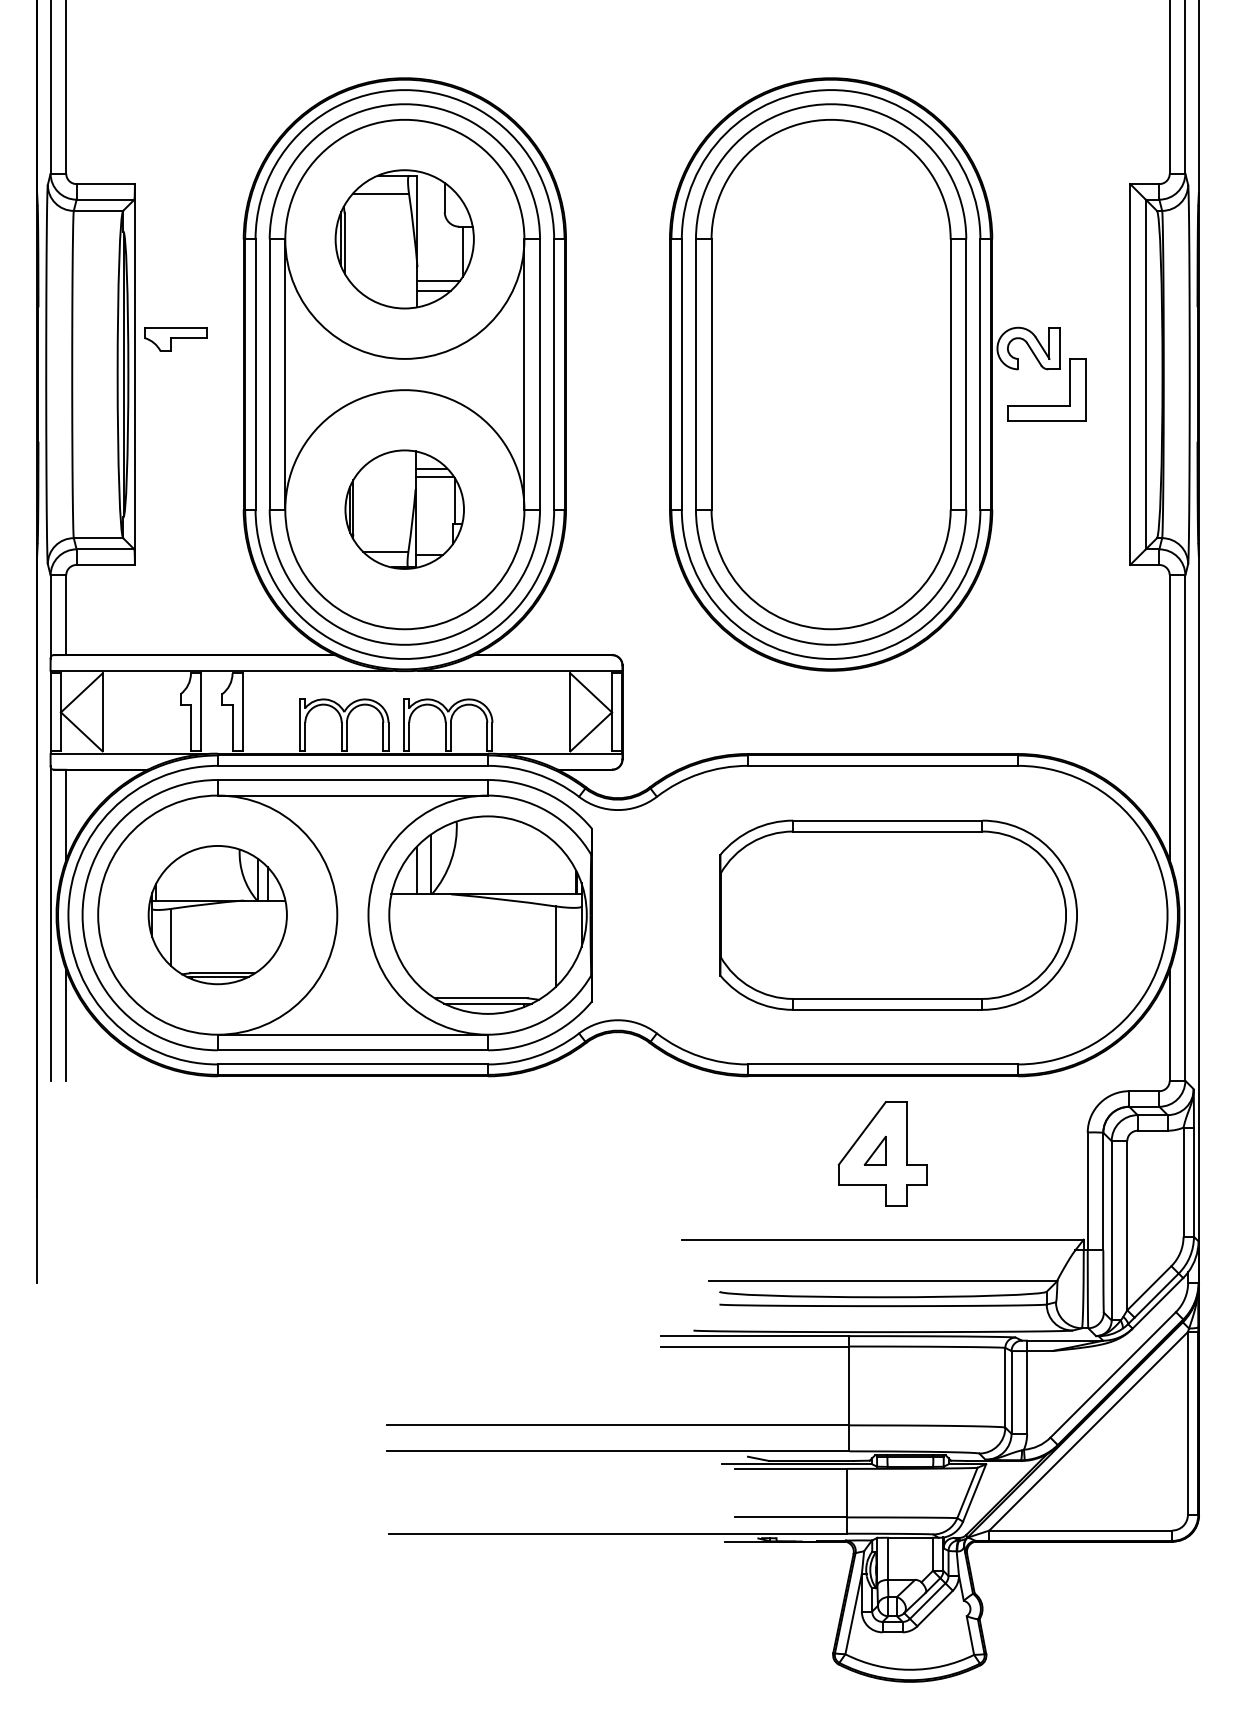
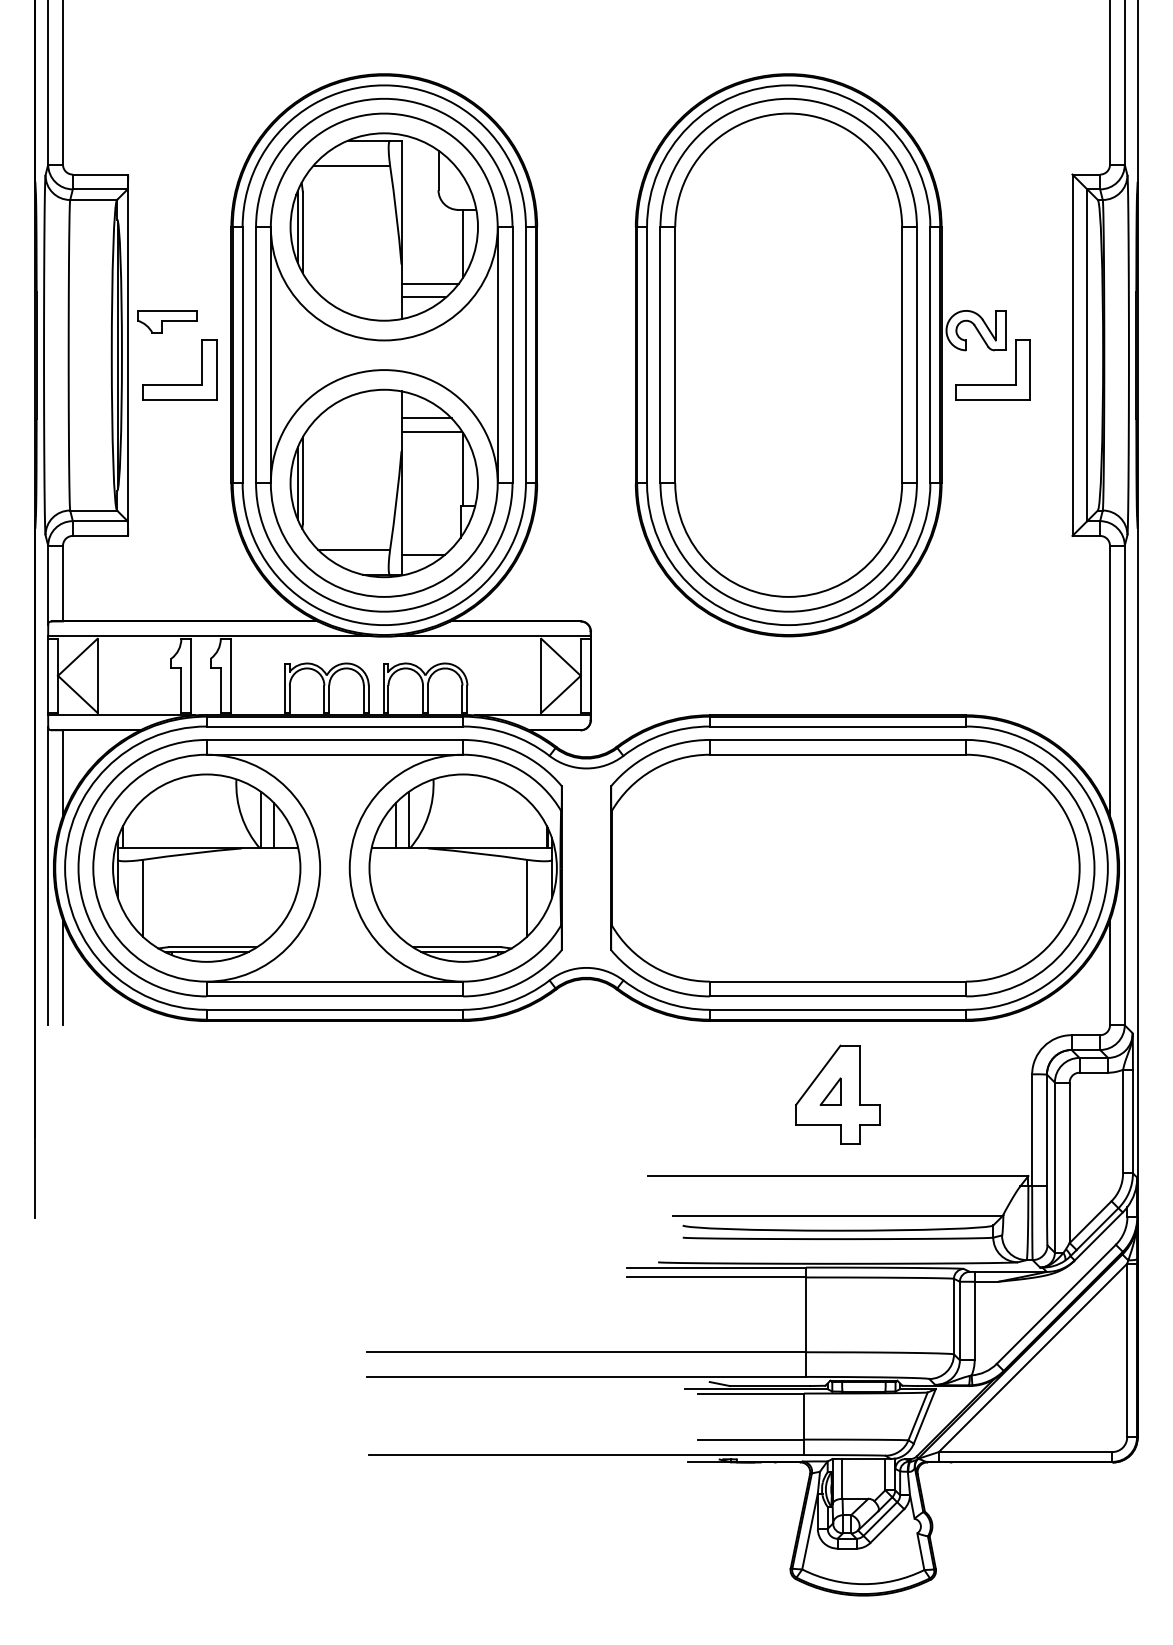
part: (404, 238) -> (383, 226), size x1.43
part: (189, 405) -> (179, 384), added
part: (404, 509) -> (383, 483), size x1.67
part: (217, 914) -> (206, 867), size x1.43
part: (898, 915) -> (852, 868), size x1.43

